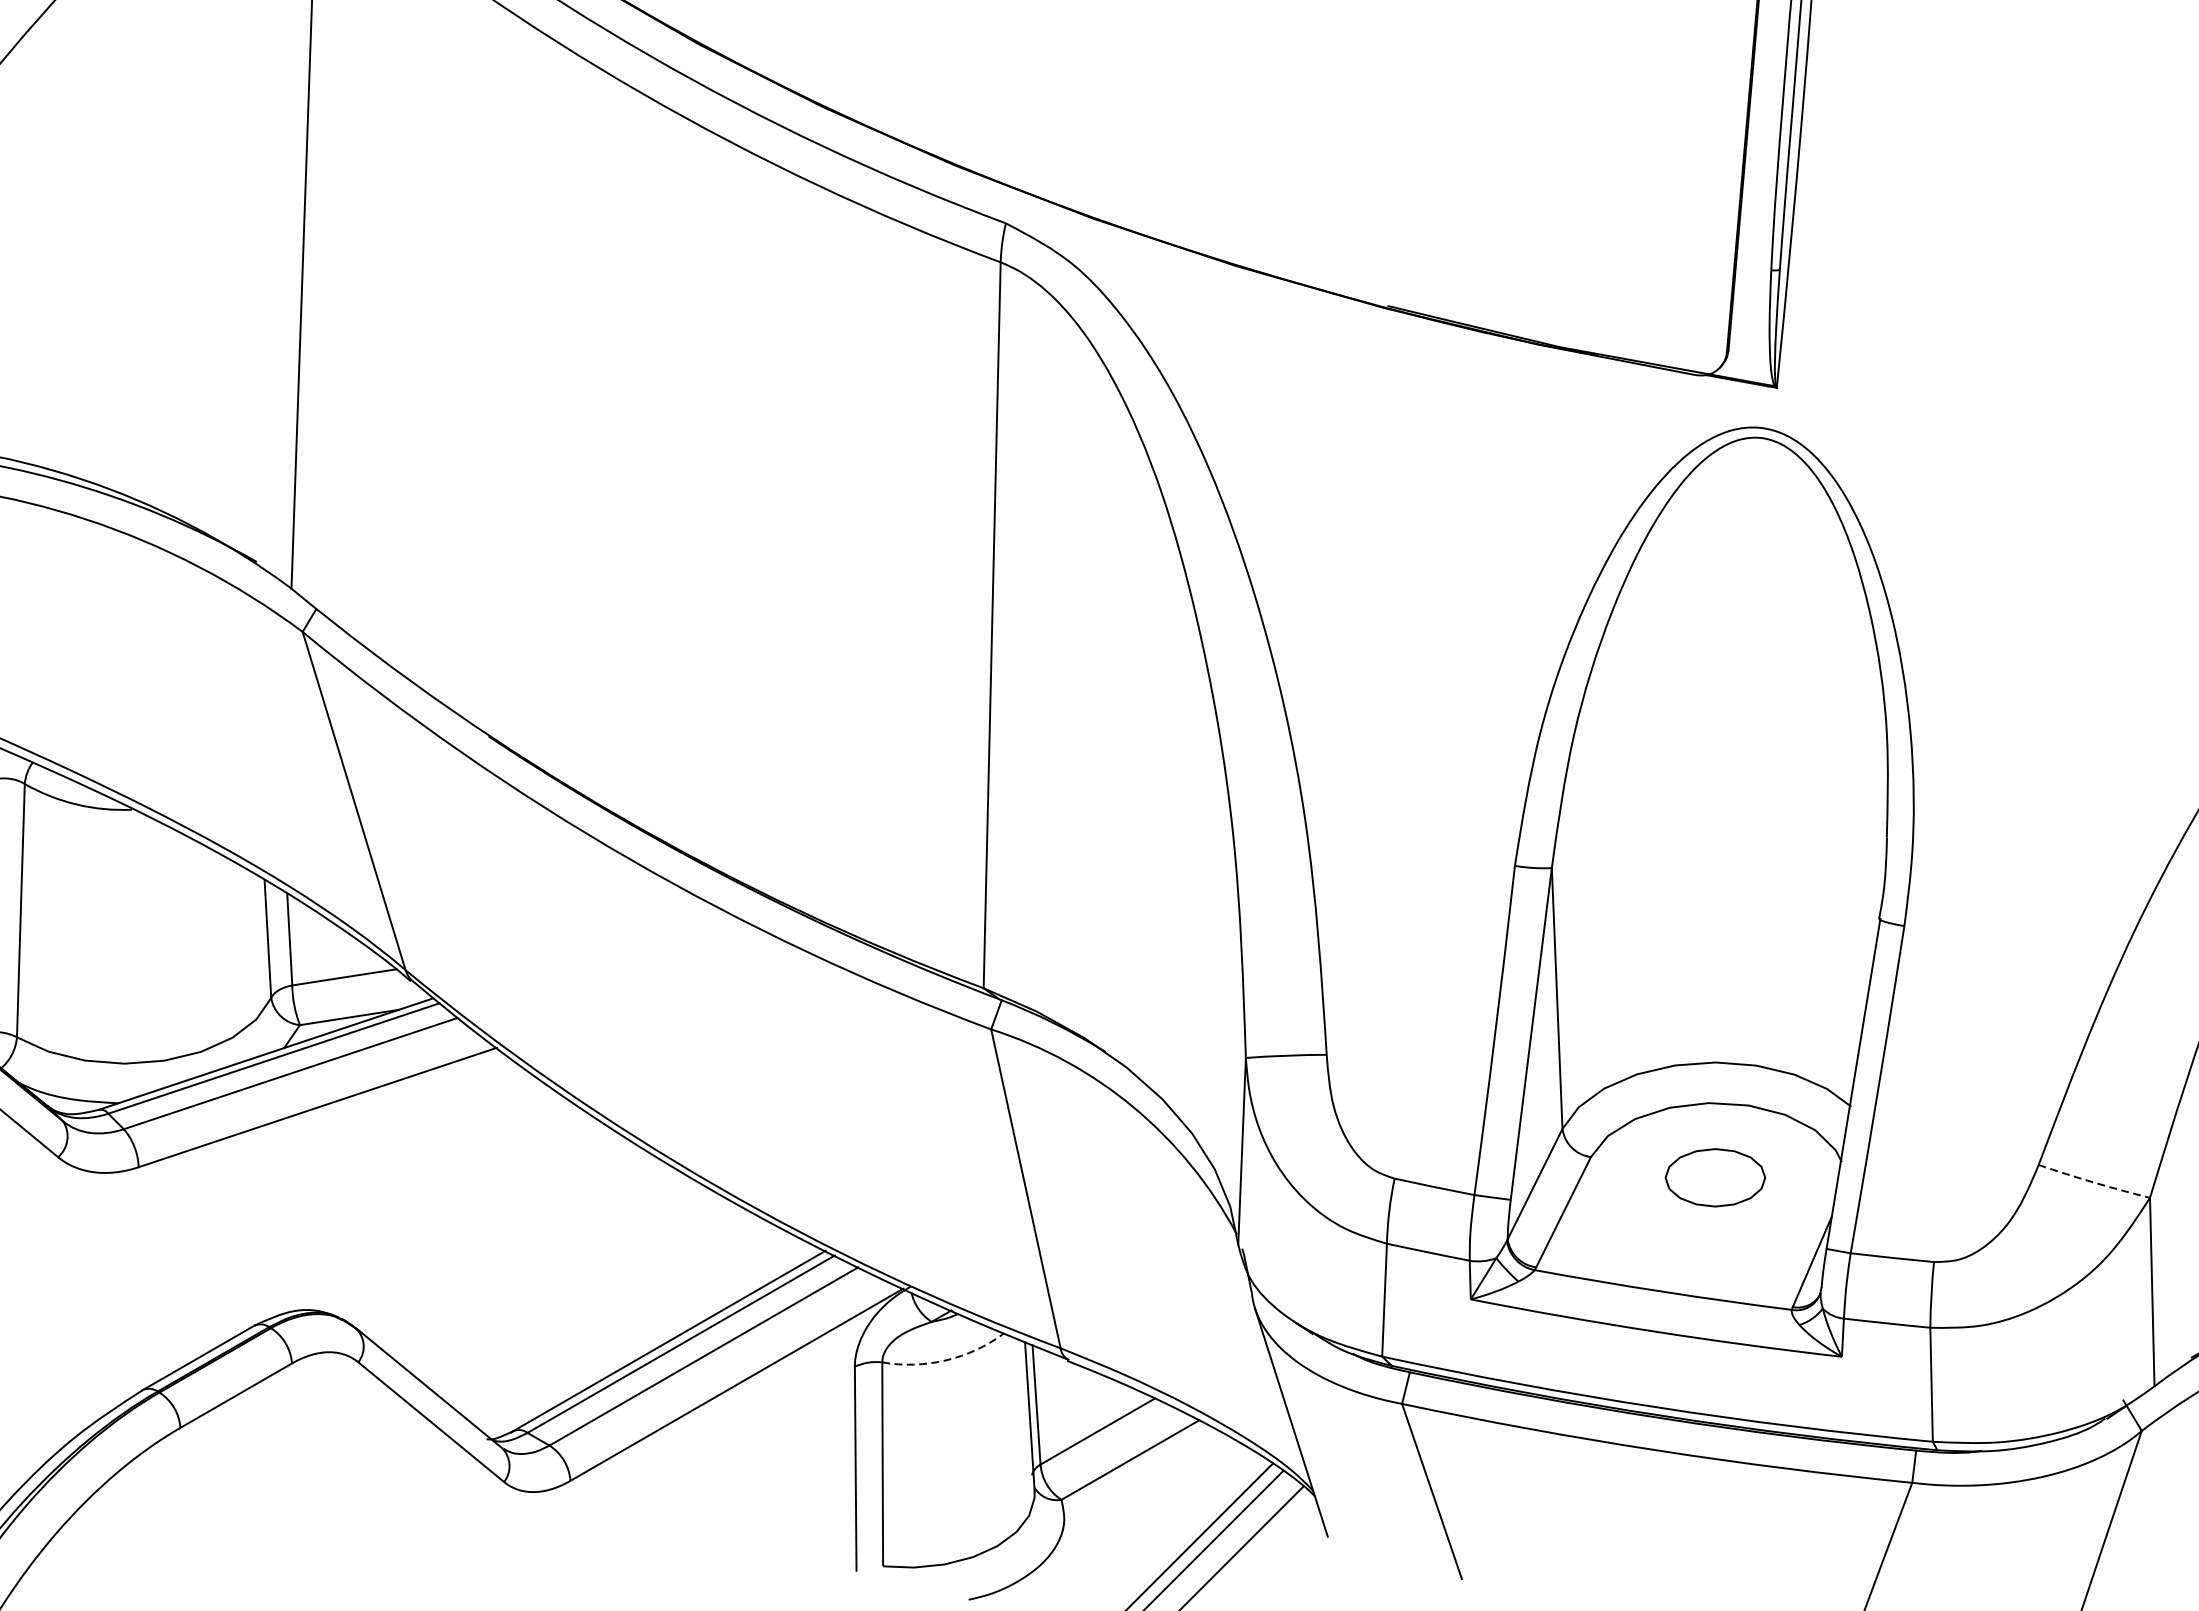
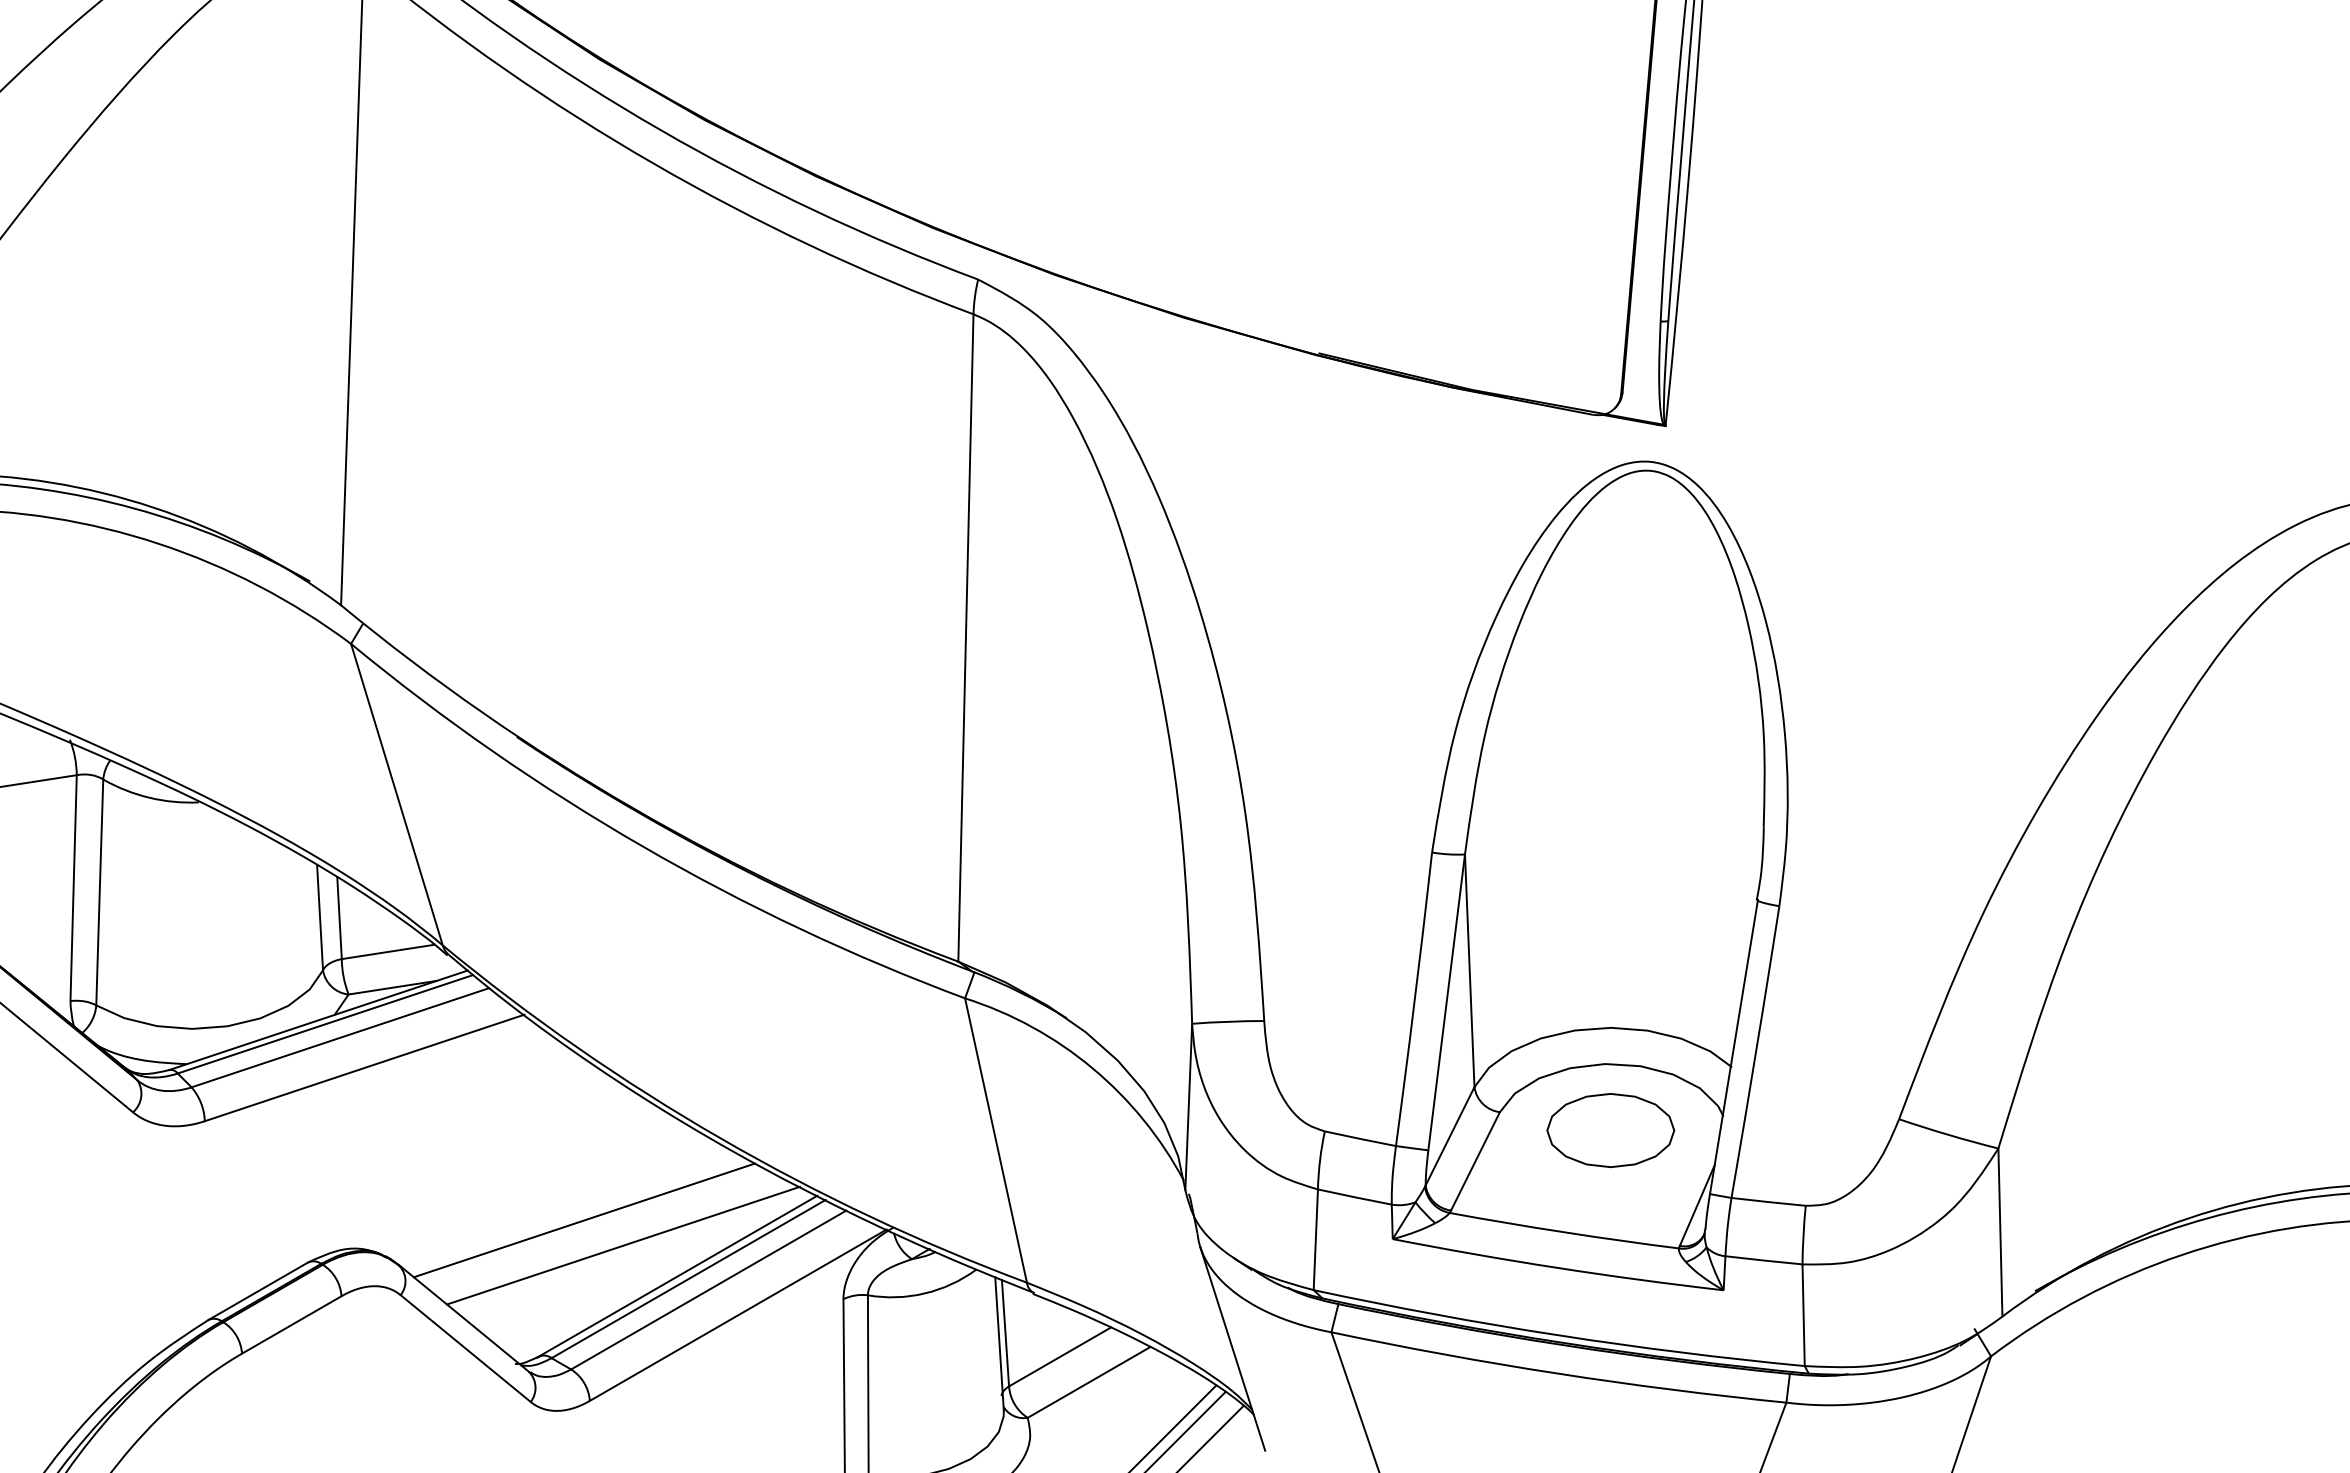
part: (1715, 1177) -> (1610, 1130), size x1.43
arc: (2094, 1182) -> (1948, 1134), dashed -> solid
line: (563, 1278) -> (583, 1220), added
line: (608, 1306) -> (623, 1245), added
arc: (945, 1360) -> (924, 1293), dashed -> solid

